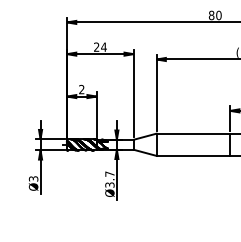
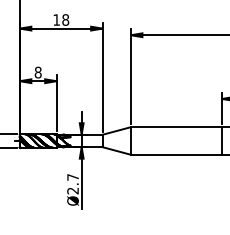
text: (100, 46) -> (61, 19), 24 -> 18
text: (81, 89) -> (37, 72), 2 -> 8
text: (109, 184) -> (72, 190), Ø3.7 -> Ø2.7

